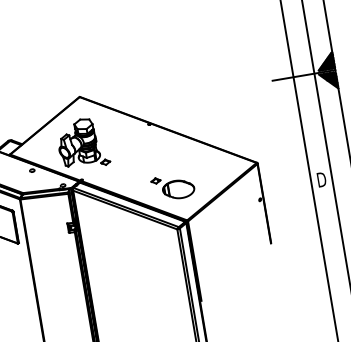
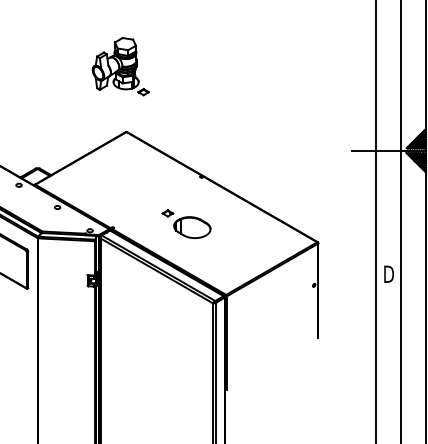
part: (82, 143) -> (120, 66), moved
part: (173, 186) -> (186, 223), moved

